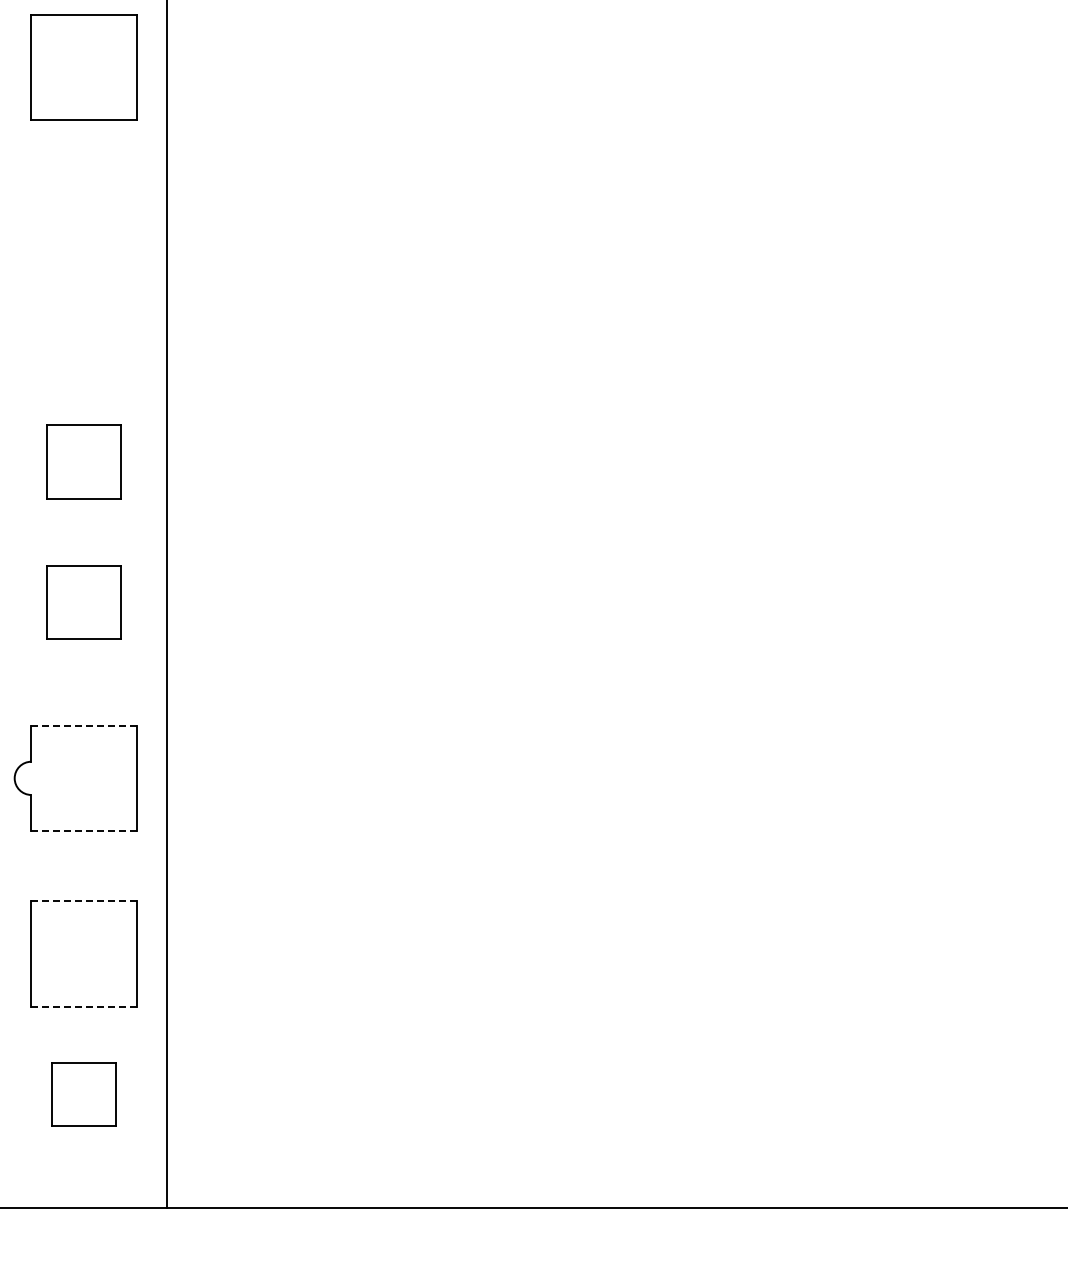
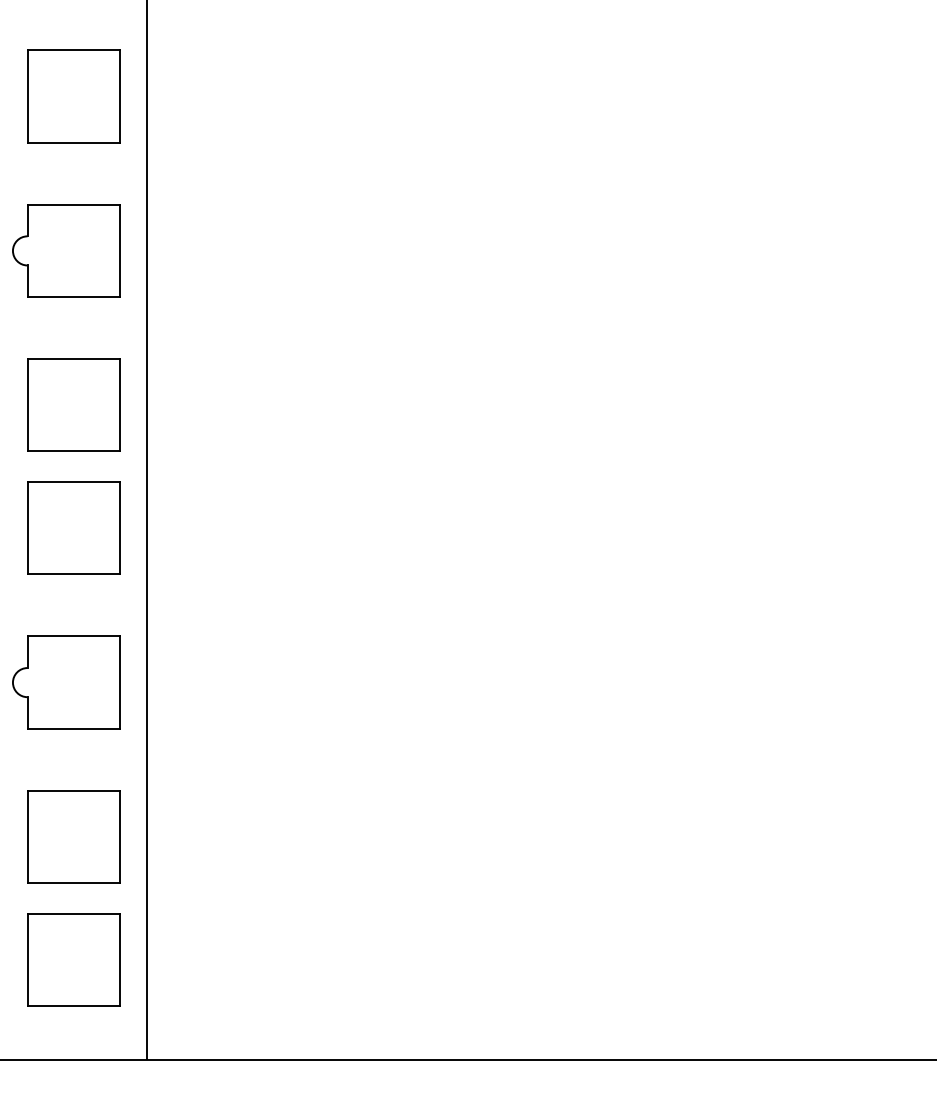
part: (83, 67) -> (73, 96), moved
part: (75, 286) -> (66, 251), added
part: (83, 461) -> (73, 404), size x1.43
part: (83, 602) -> (73, 528), size x1.43
line: (83, 725) -> (73, 636), dashed -> solid
line: (83, 830) -> (73, 728), dashed -> solid
line: (83, 901) -> (73, 790), dashed -> solid
line: (83, 1006) -> (73, 882), dashed -> solid
part: (83, 1094) -> (73, 959), size x1.67

